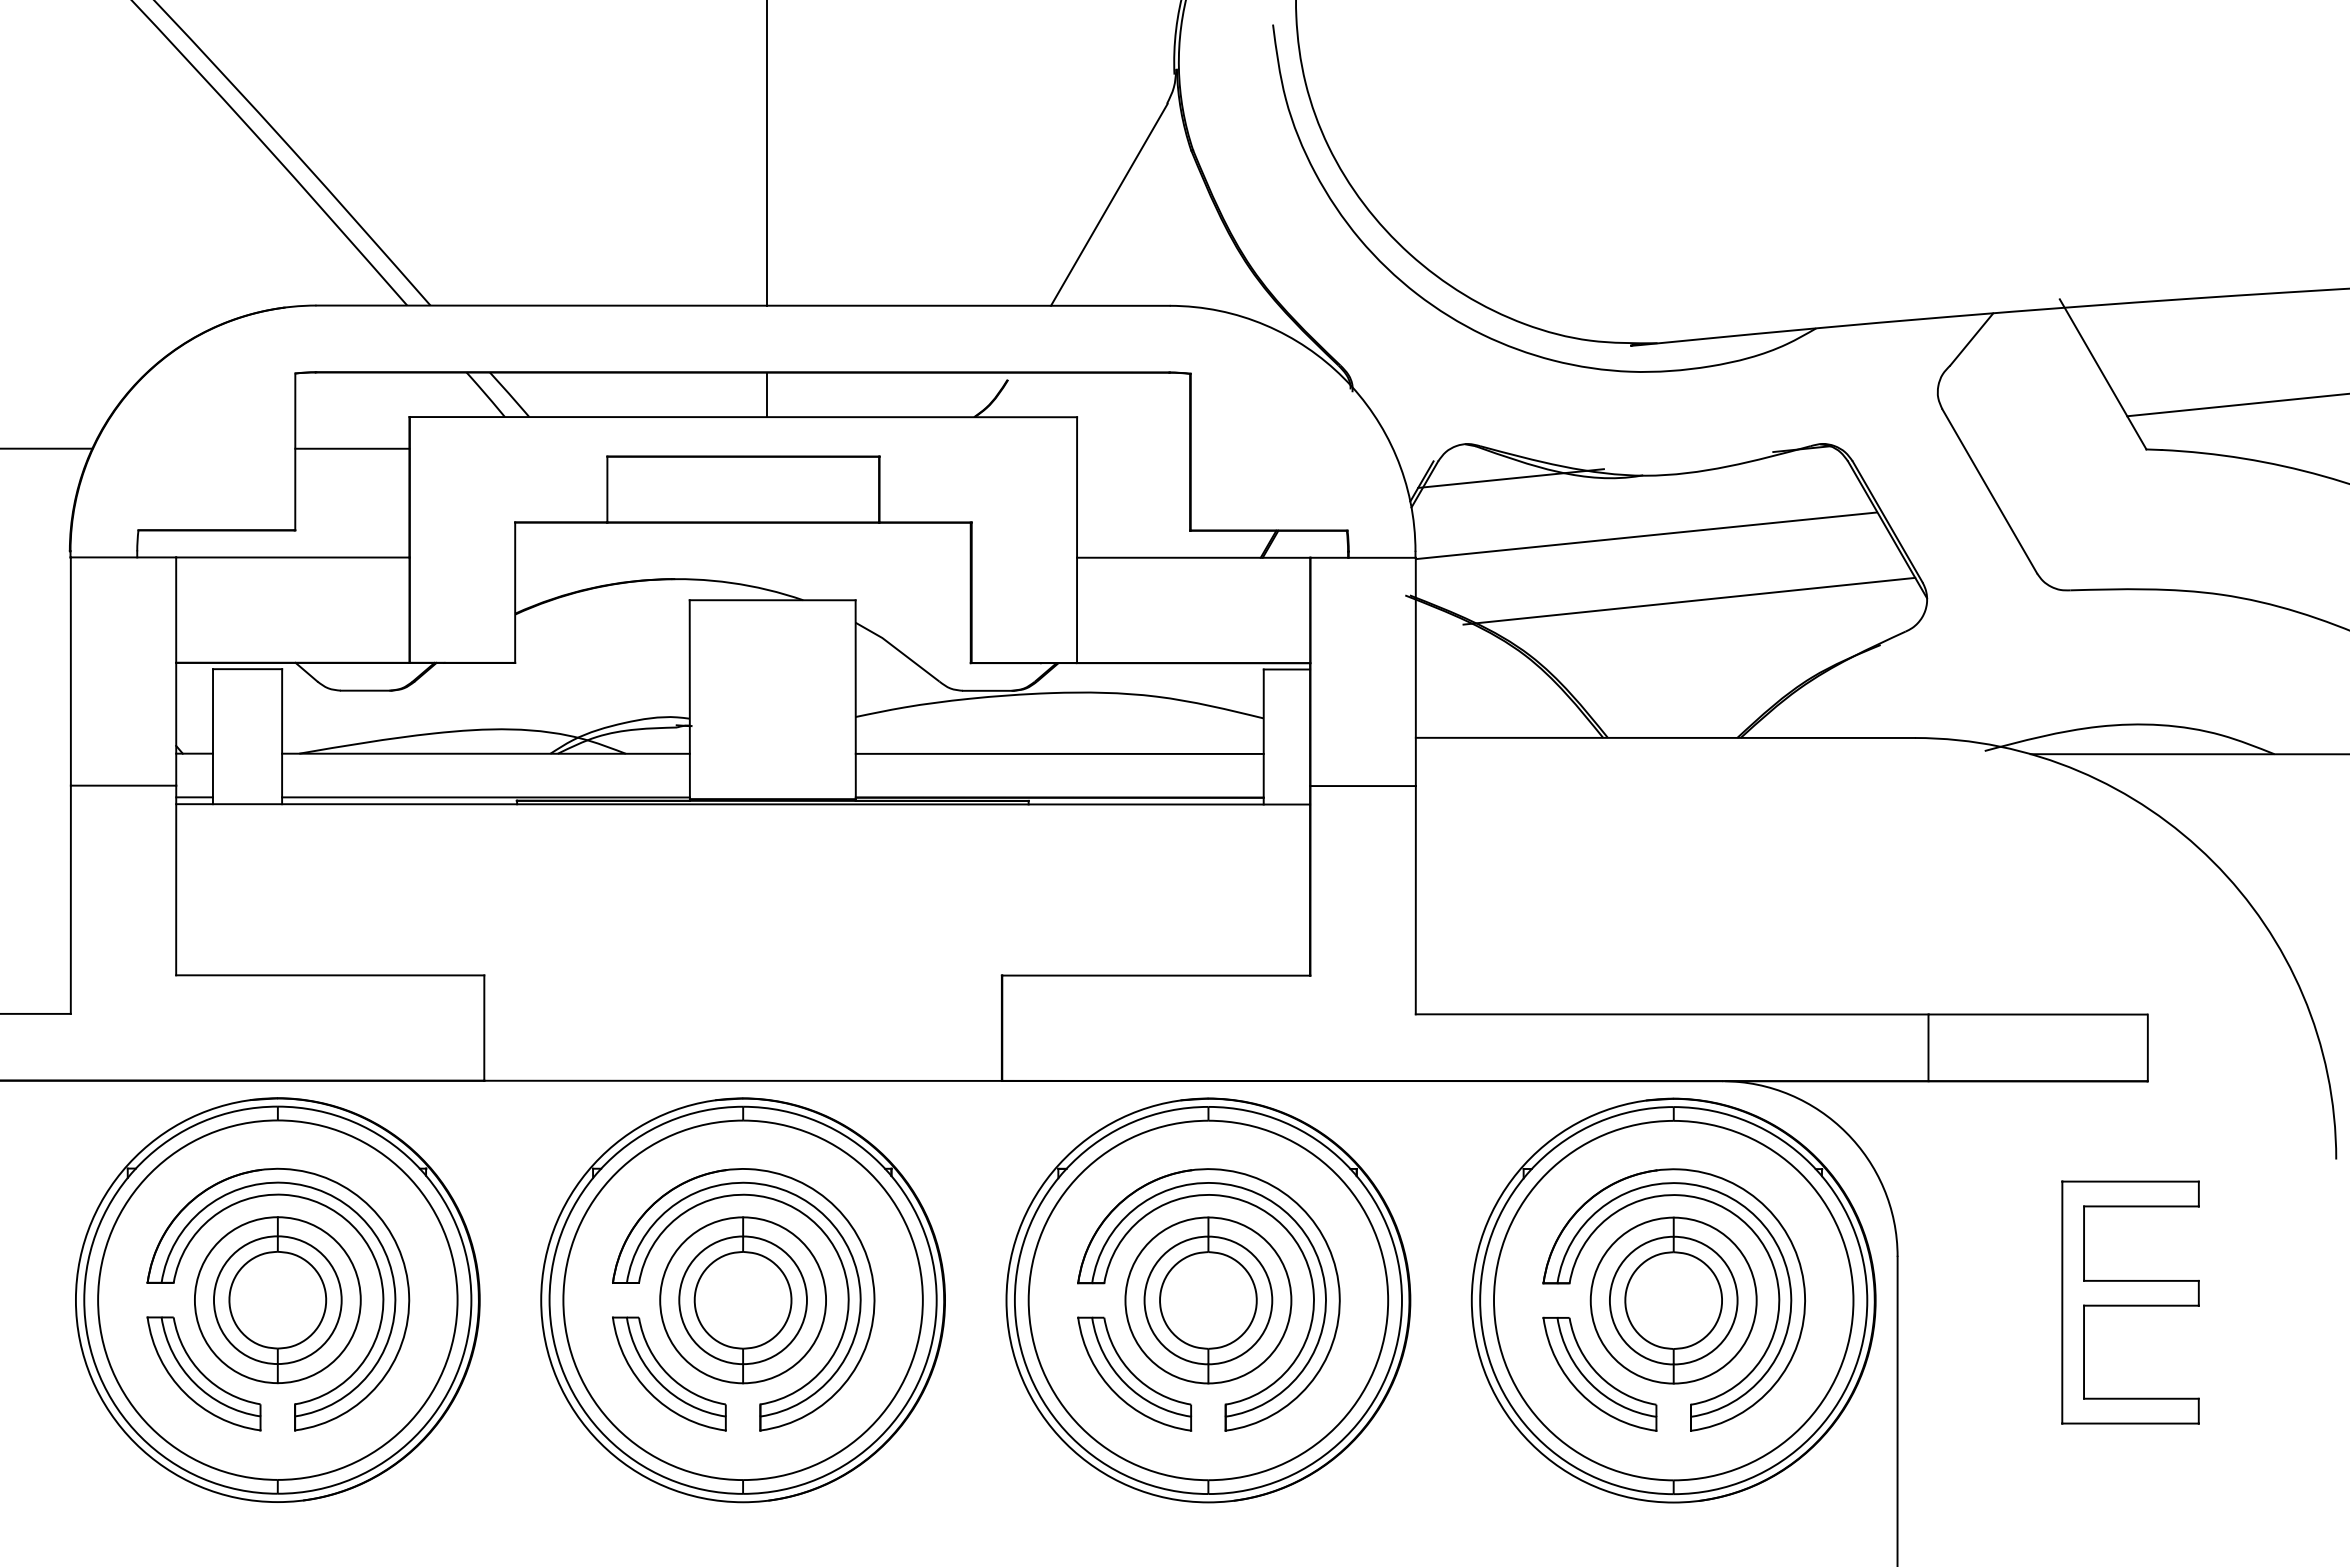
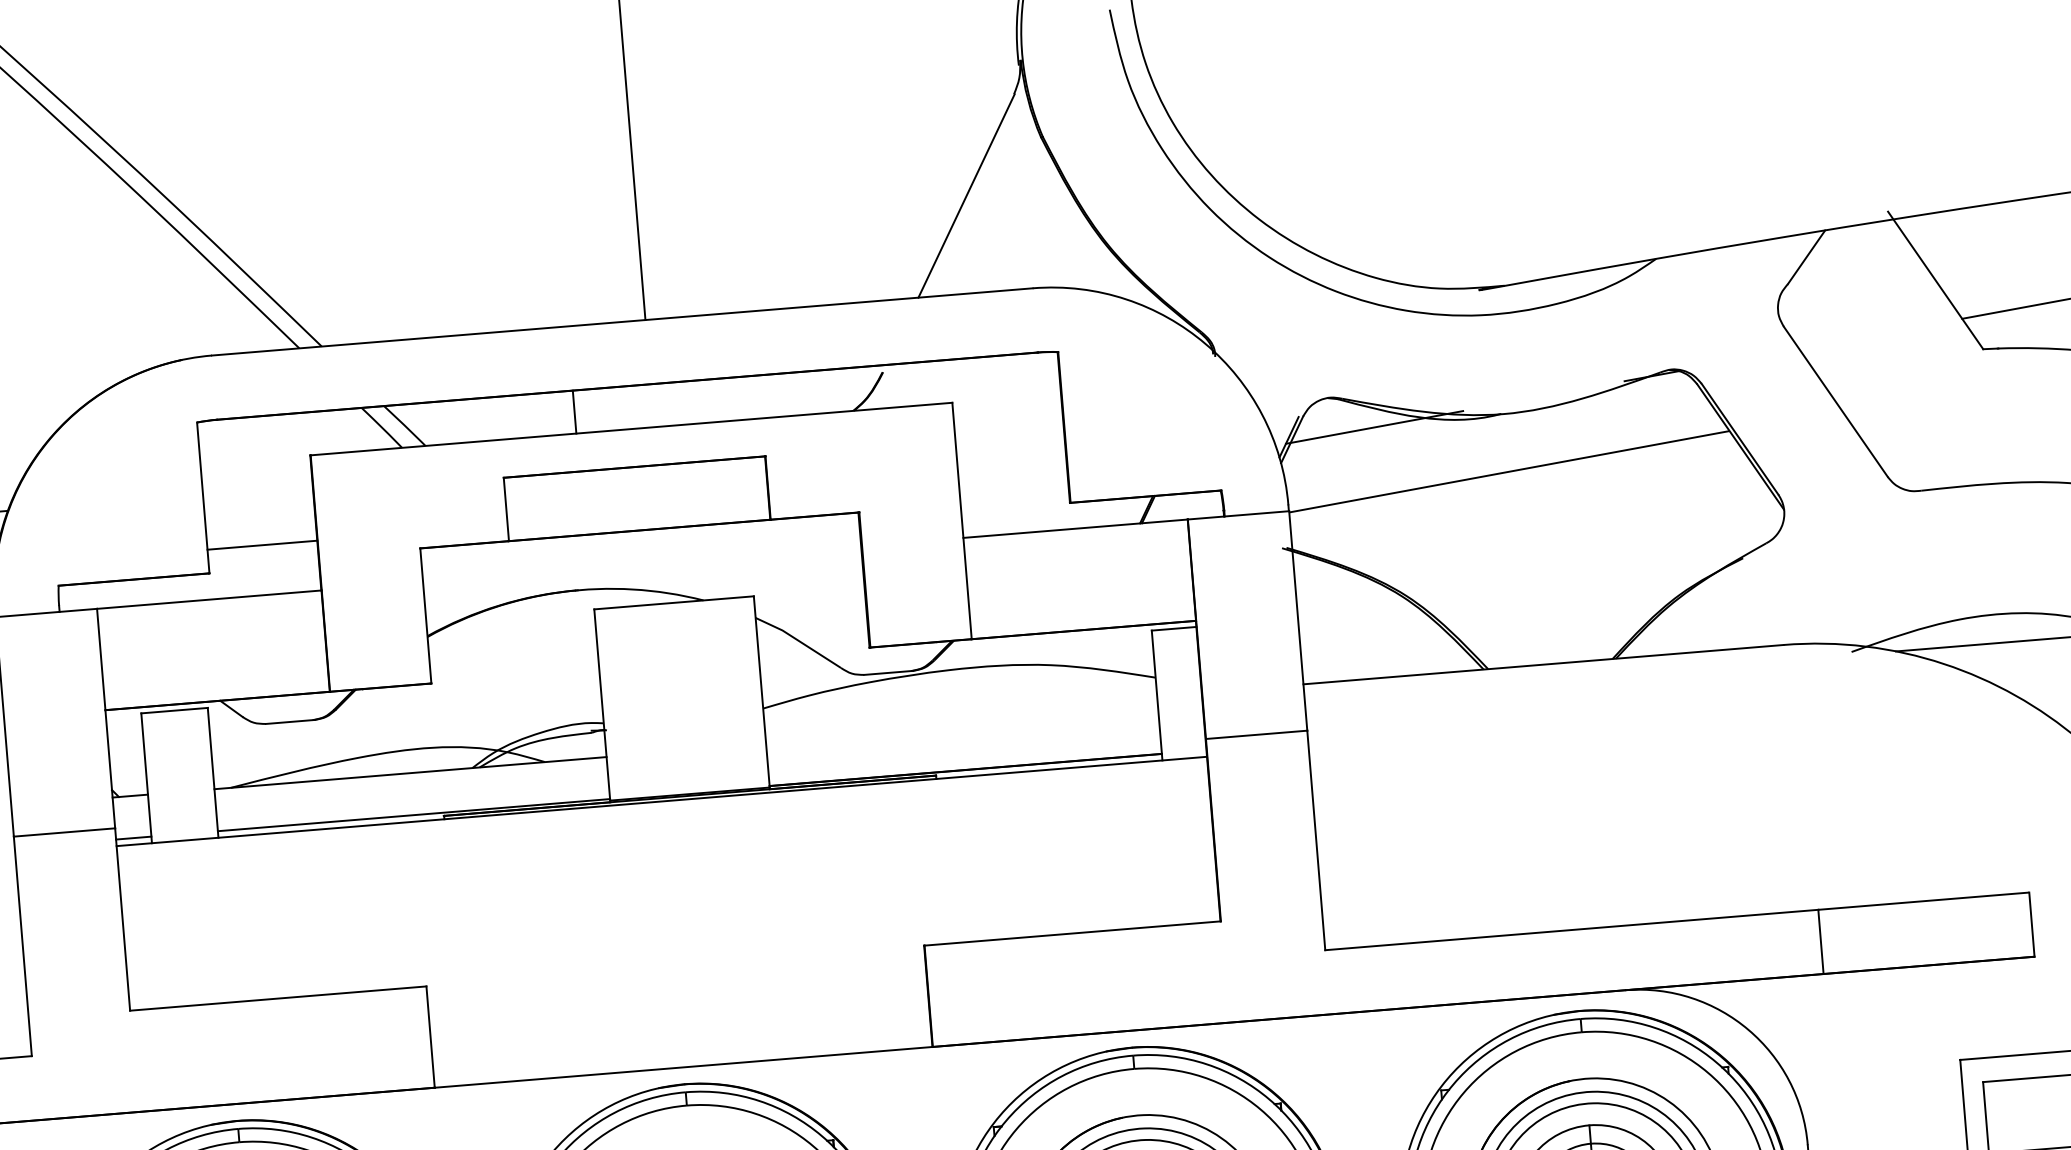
line: (767, 394) -> (574, 411), moved
line: (352, 448) -> (262, 544), moved
line: (1689, 600) -> (1555, 530), removed
line: (1059, 753) -> (962, 727), removed

